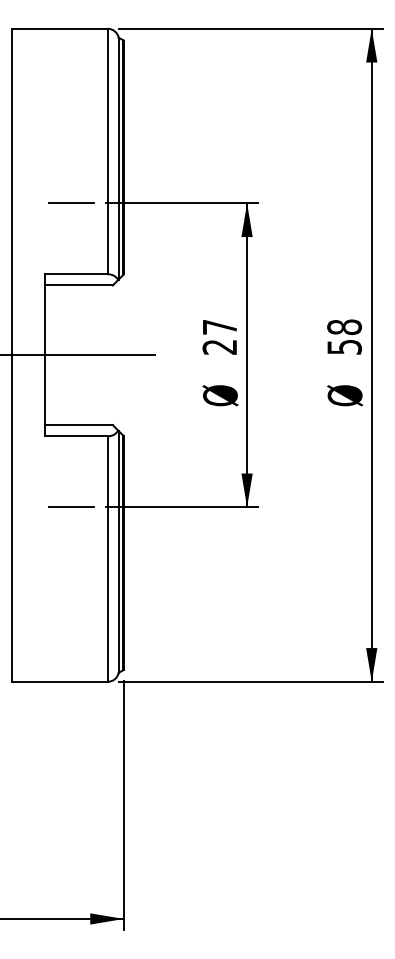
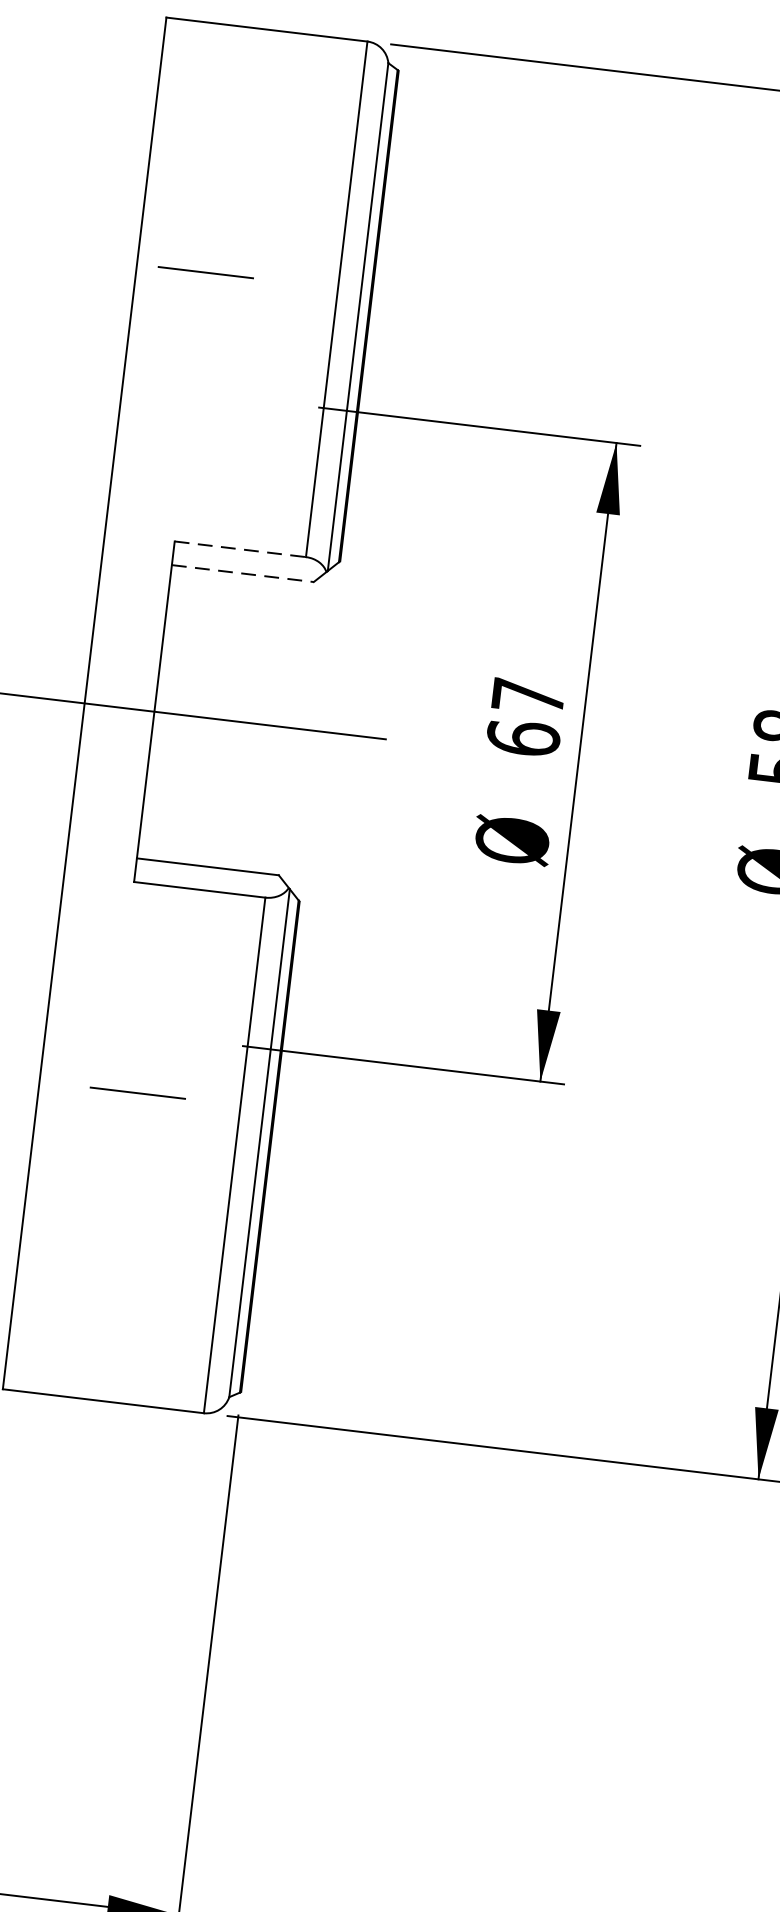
line: (71, 202) -> (205, 270), moved
line: (76, 274) -> (240, 549), solid -> dashed
line: (78, 285) -> (241, 573), solid -> dashed
text: (219, 346) -> (522, 736), 27 -> 67
line: (71, 506) -> (137, 1091), moved

